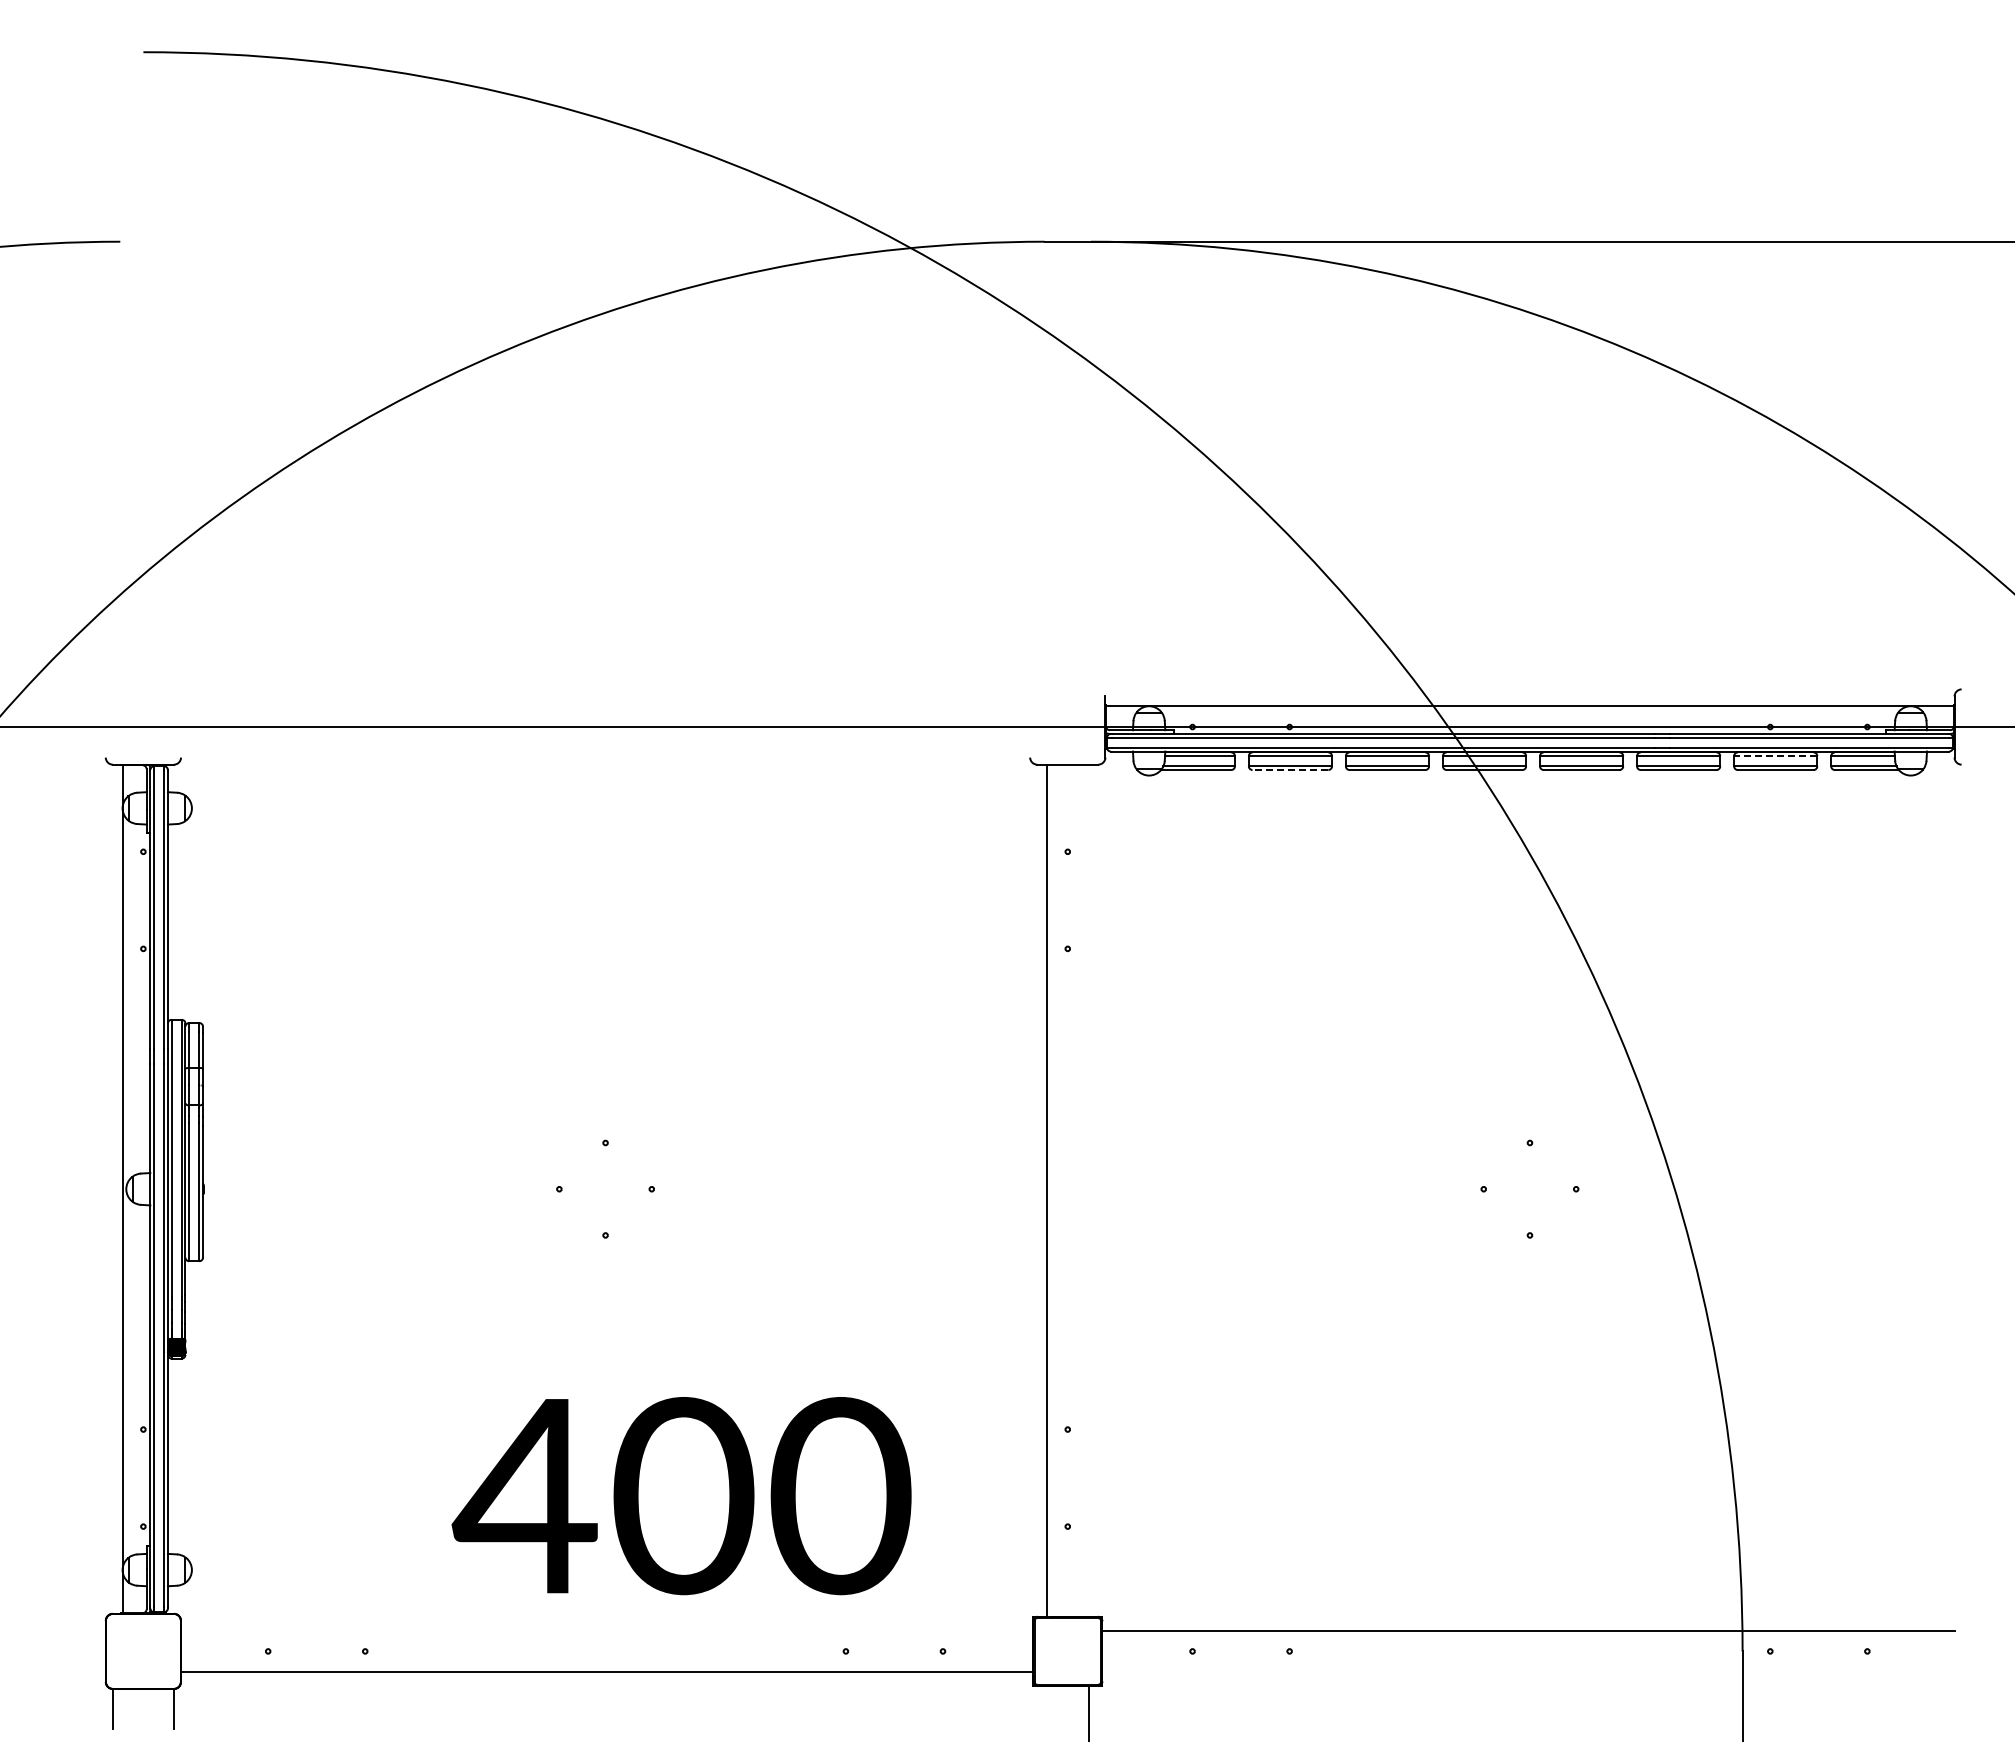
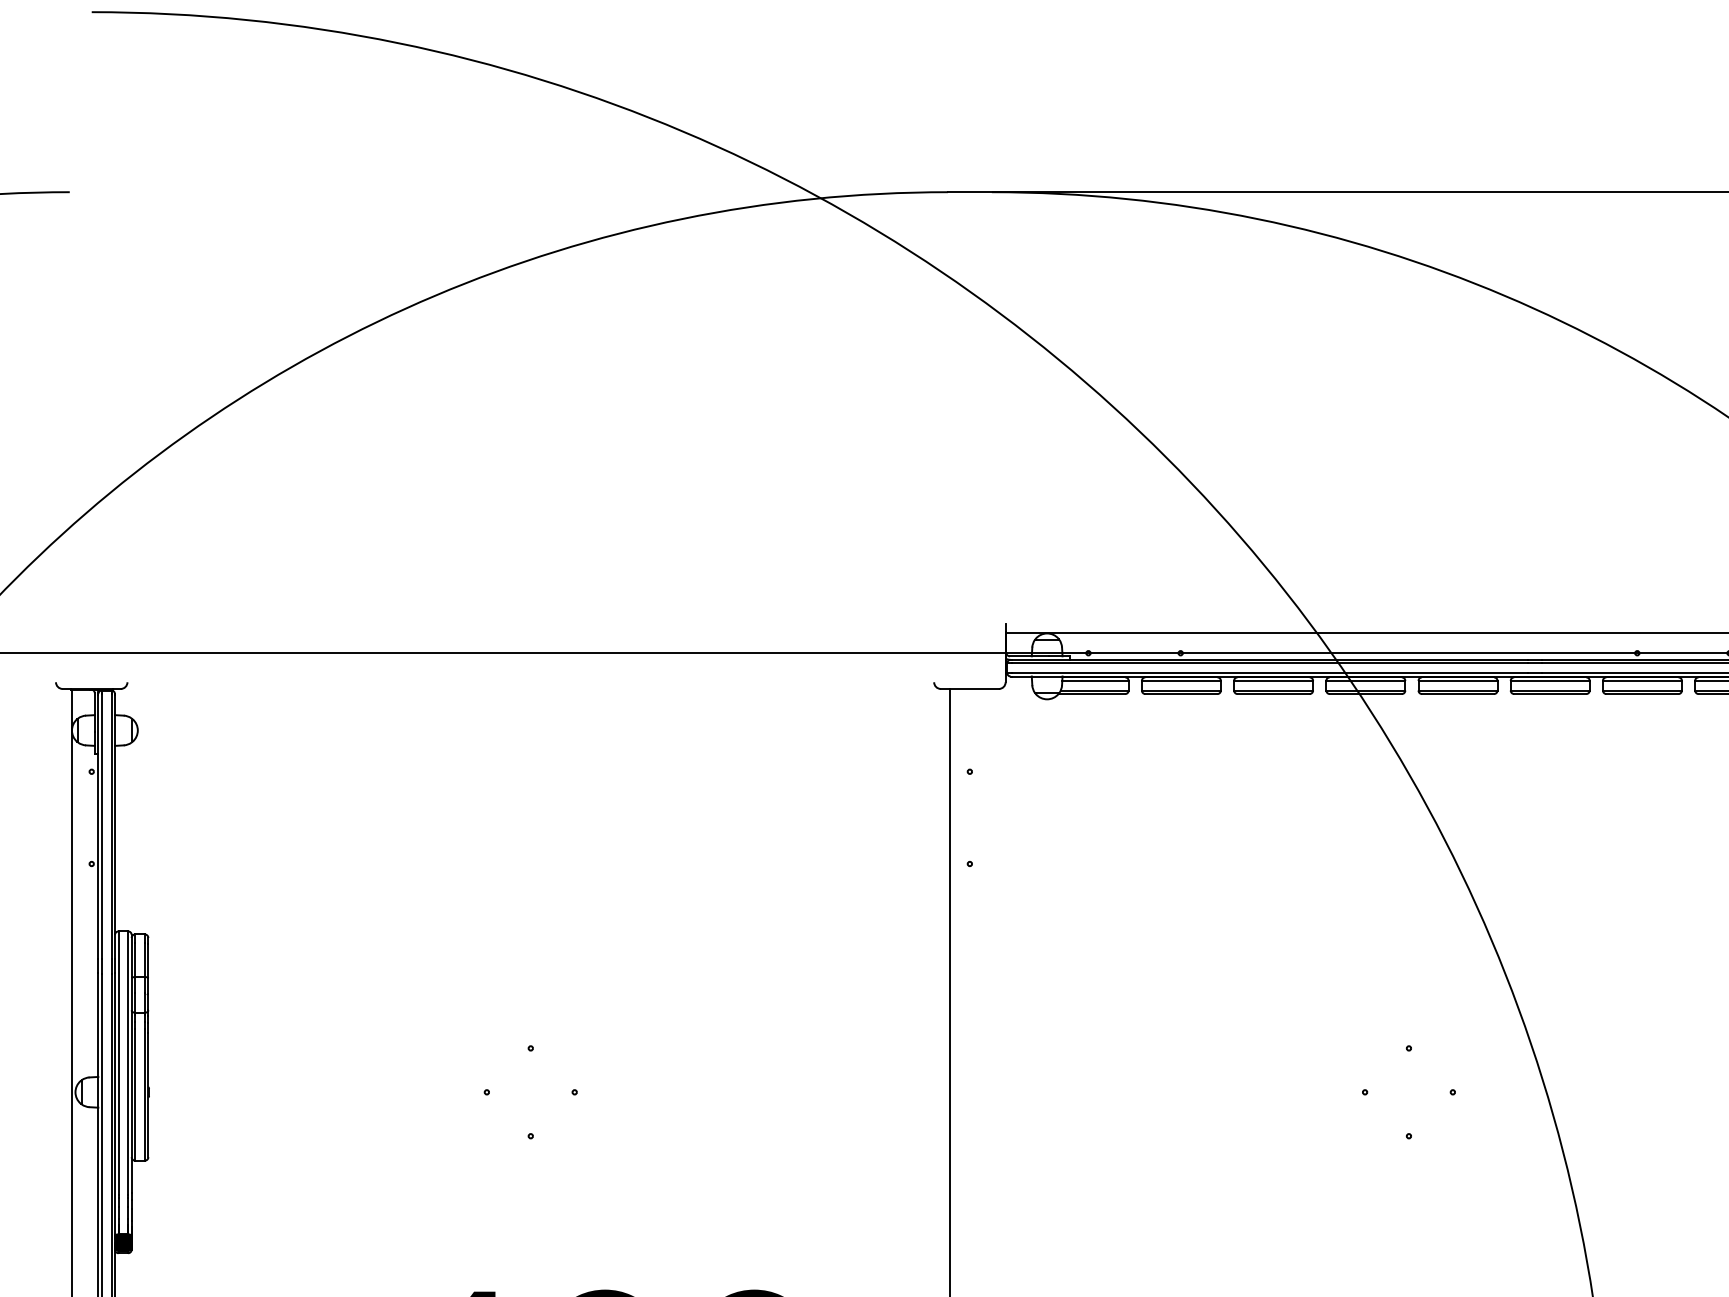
line: (1775, 756) -> (1642, 681), dashed -> solid
line: (1290, 770) -> (1181, 694), dashed -> solid

